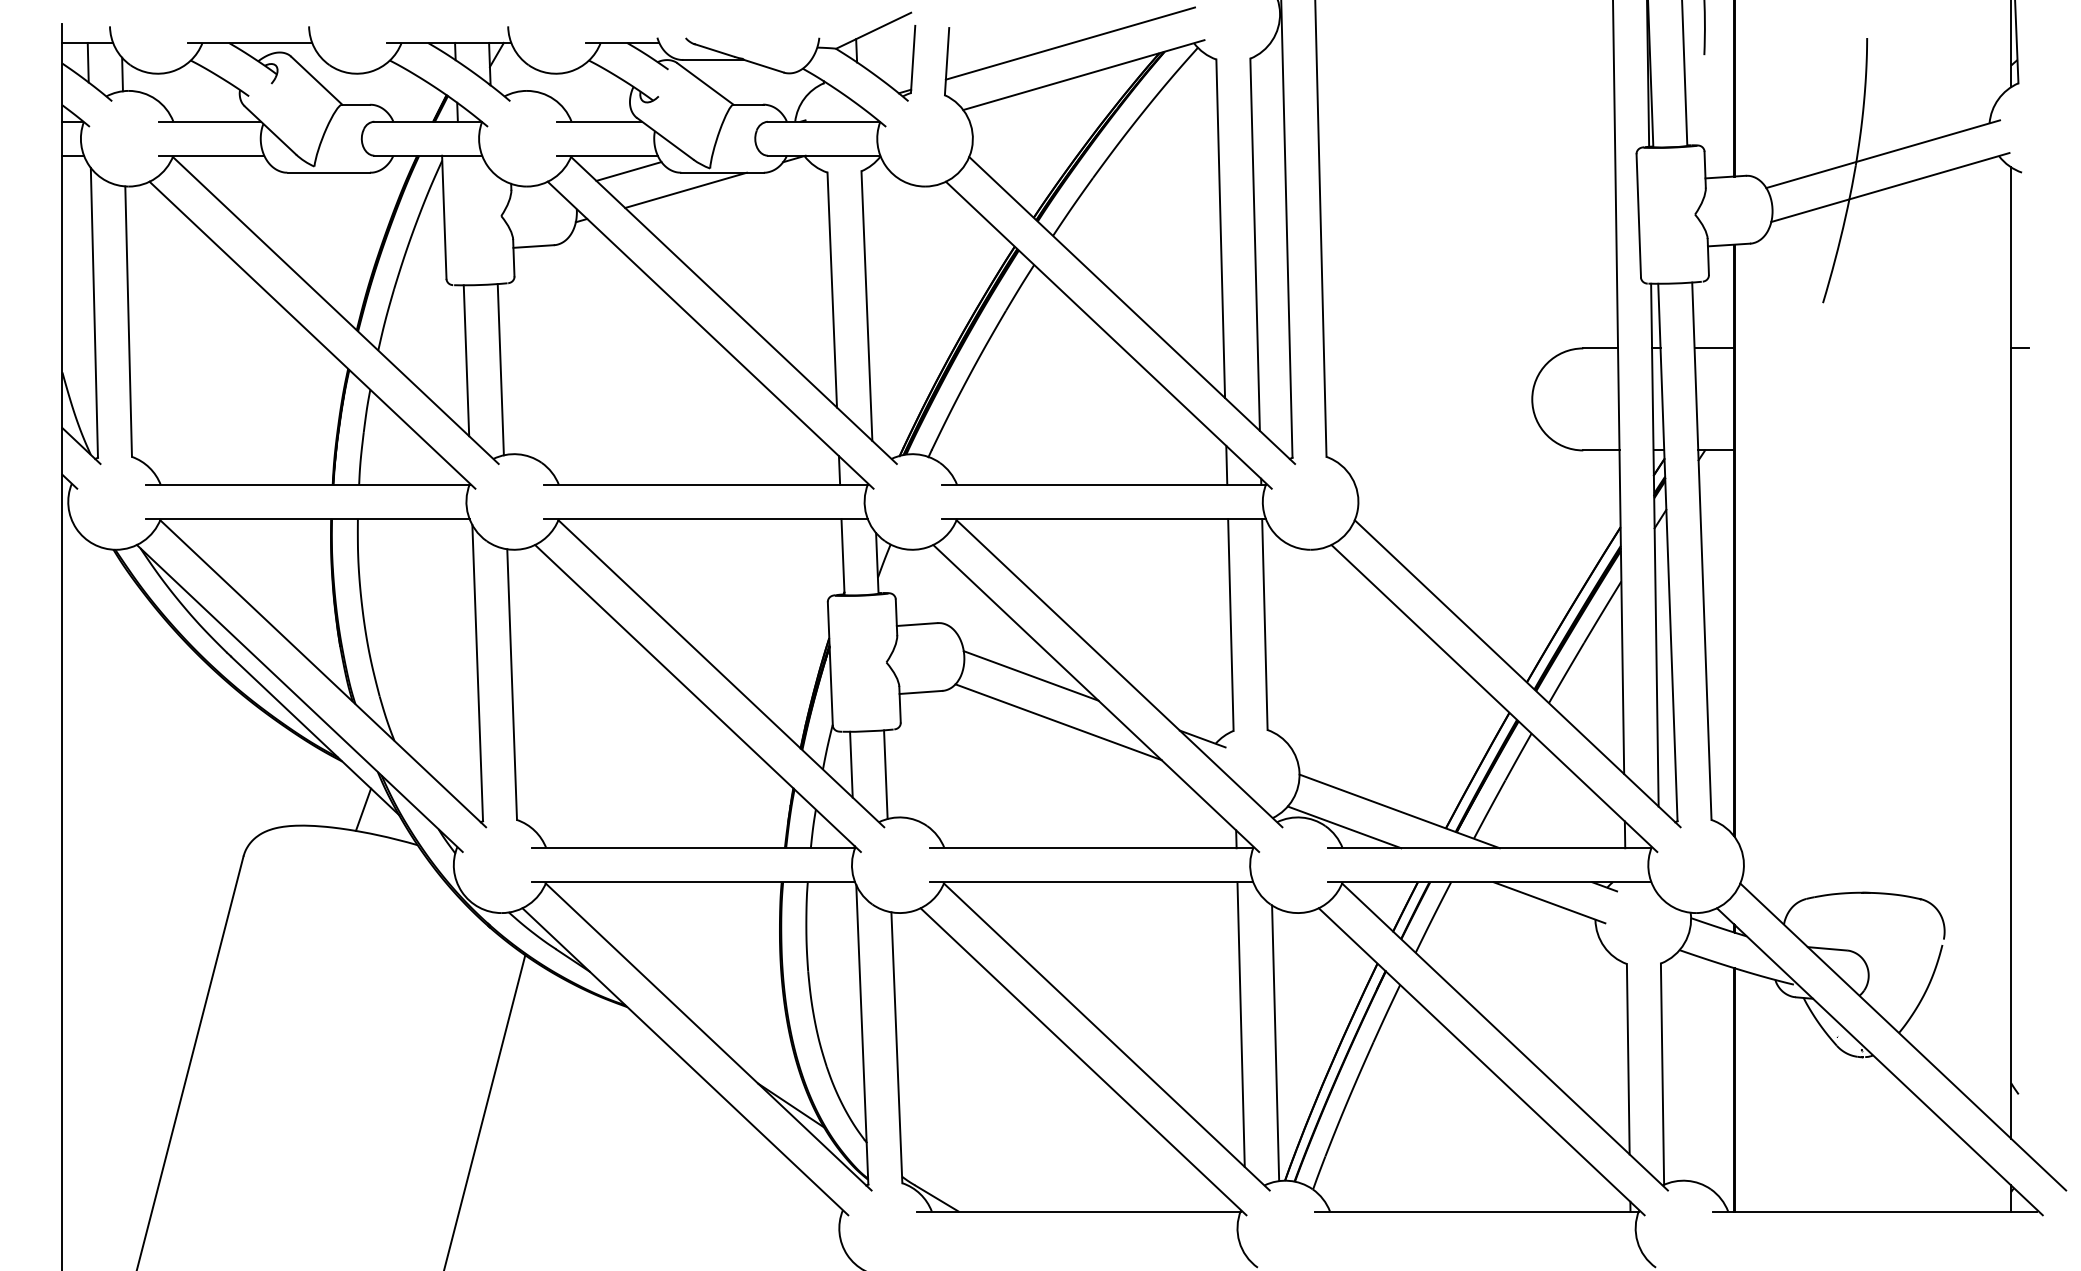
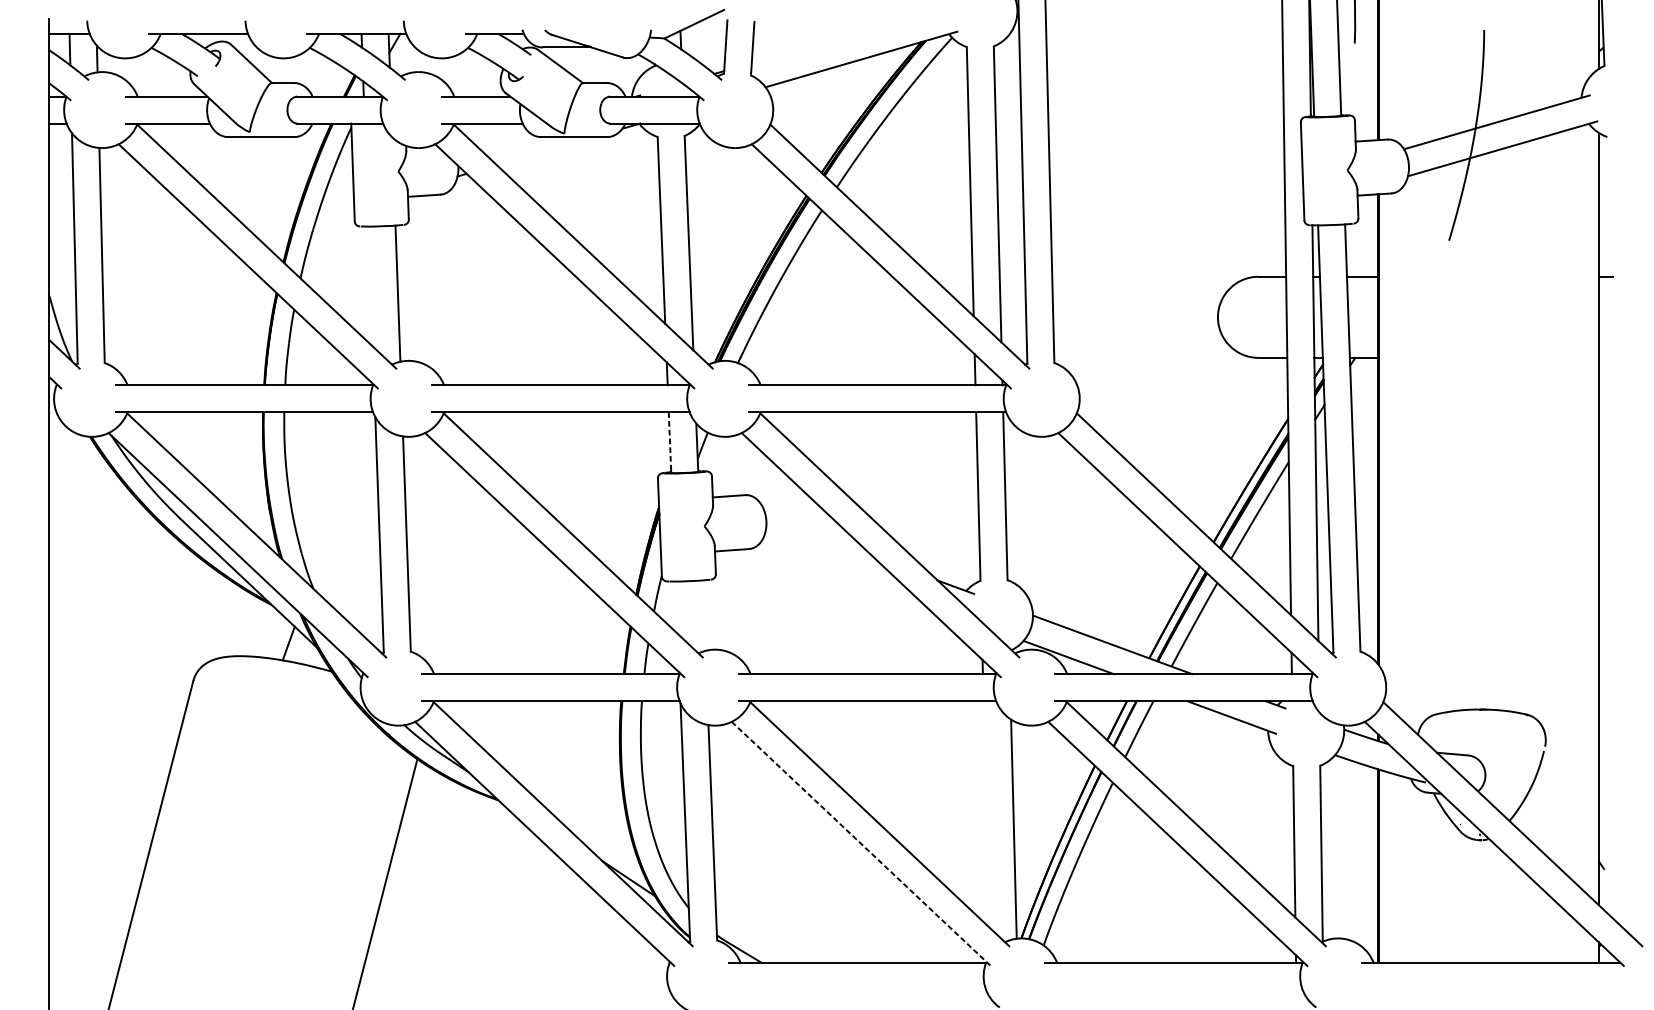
line: (1070, 43) -> (850, 34), removed
line: (628, 171) -> (499, 136), removed
line: (685, 189) -> (544, 150), removed
line: (466, 360) -> (370, 286), removed
line: (843, 557) -> (670, 442), solid -> dashed
line: (1030, 675) -> (819, 536), removed
line: (1058, 722) -> (841, 574), removed
line: (851, 764) -> (676, 607), removed
line: (885, 774) -> (703, 615), removed
line: (1240, 1024) -> (986, 814), removed
line: (1083, 1061) -> (861, 843), solid -> dashed

